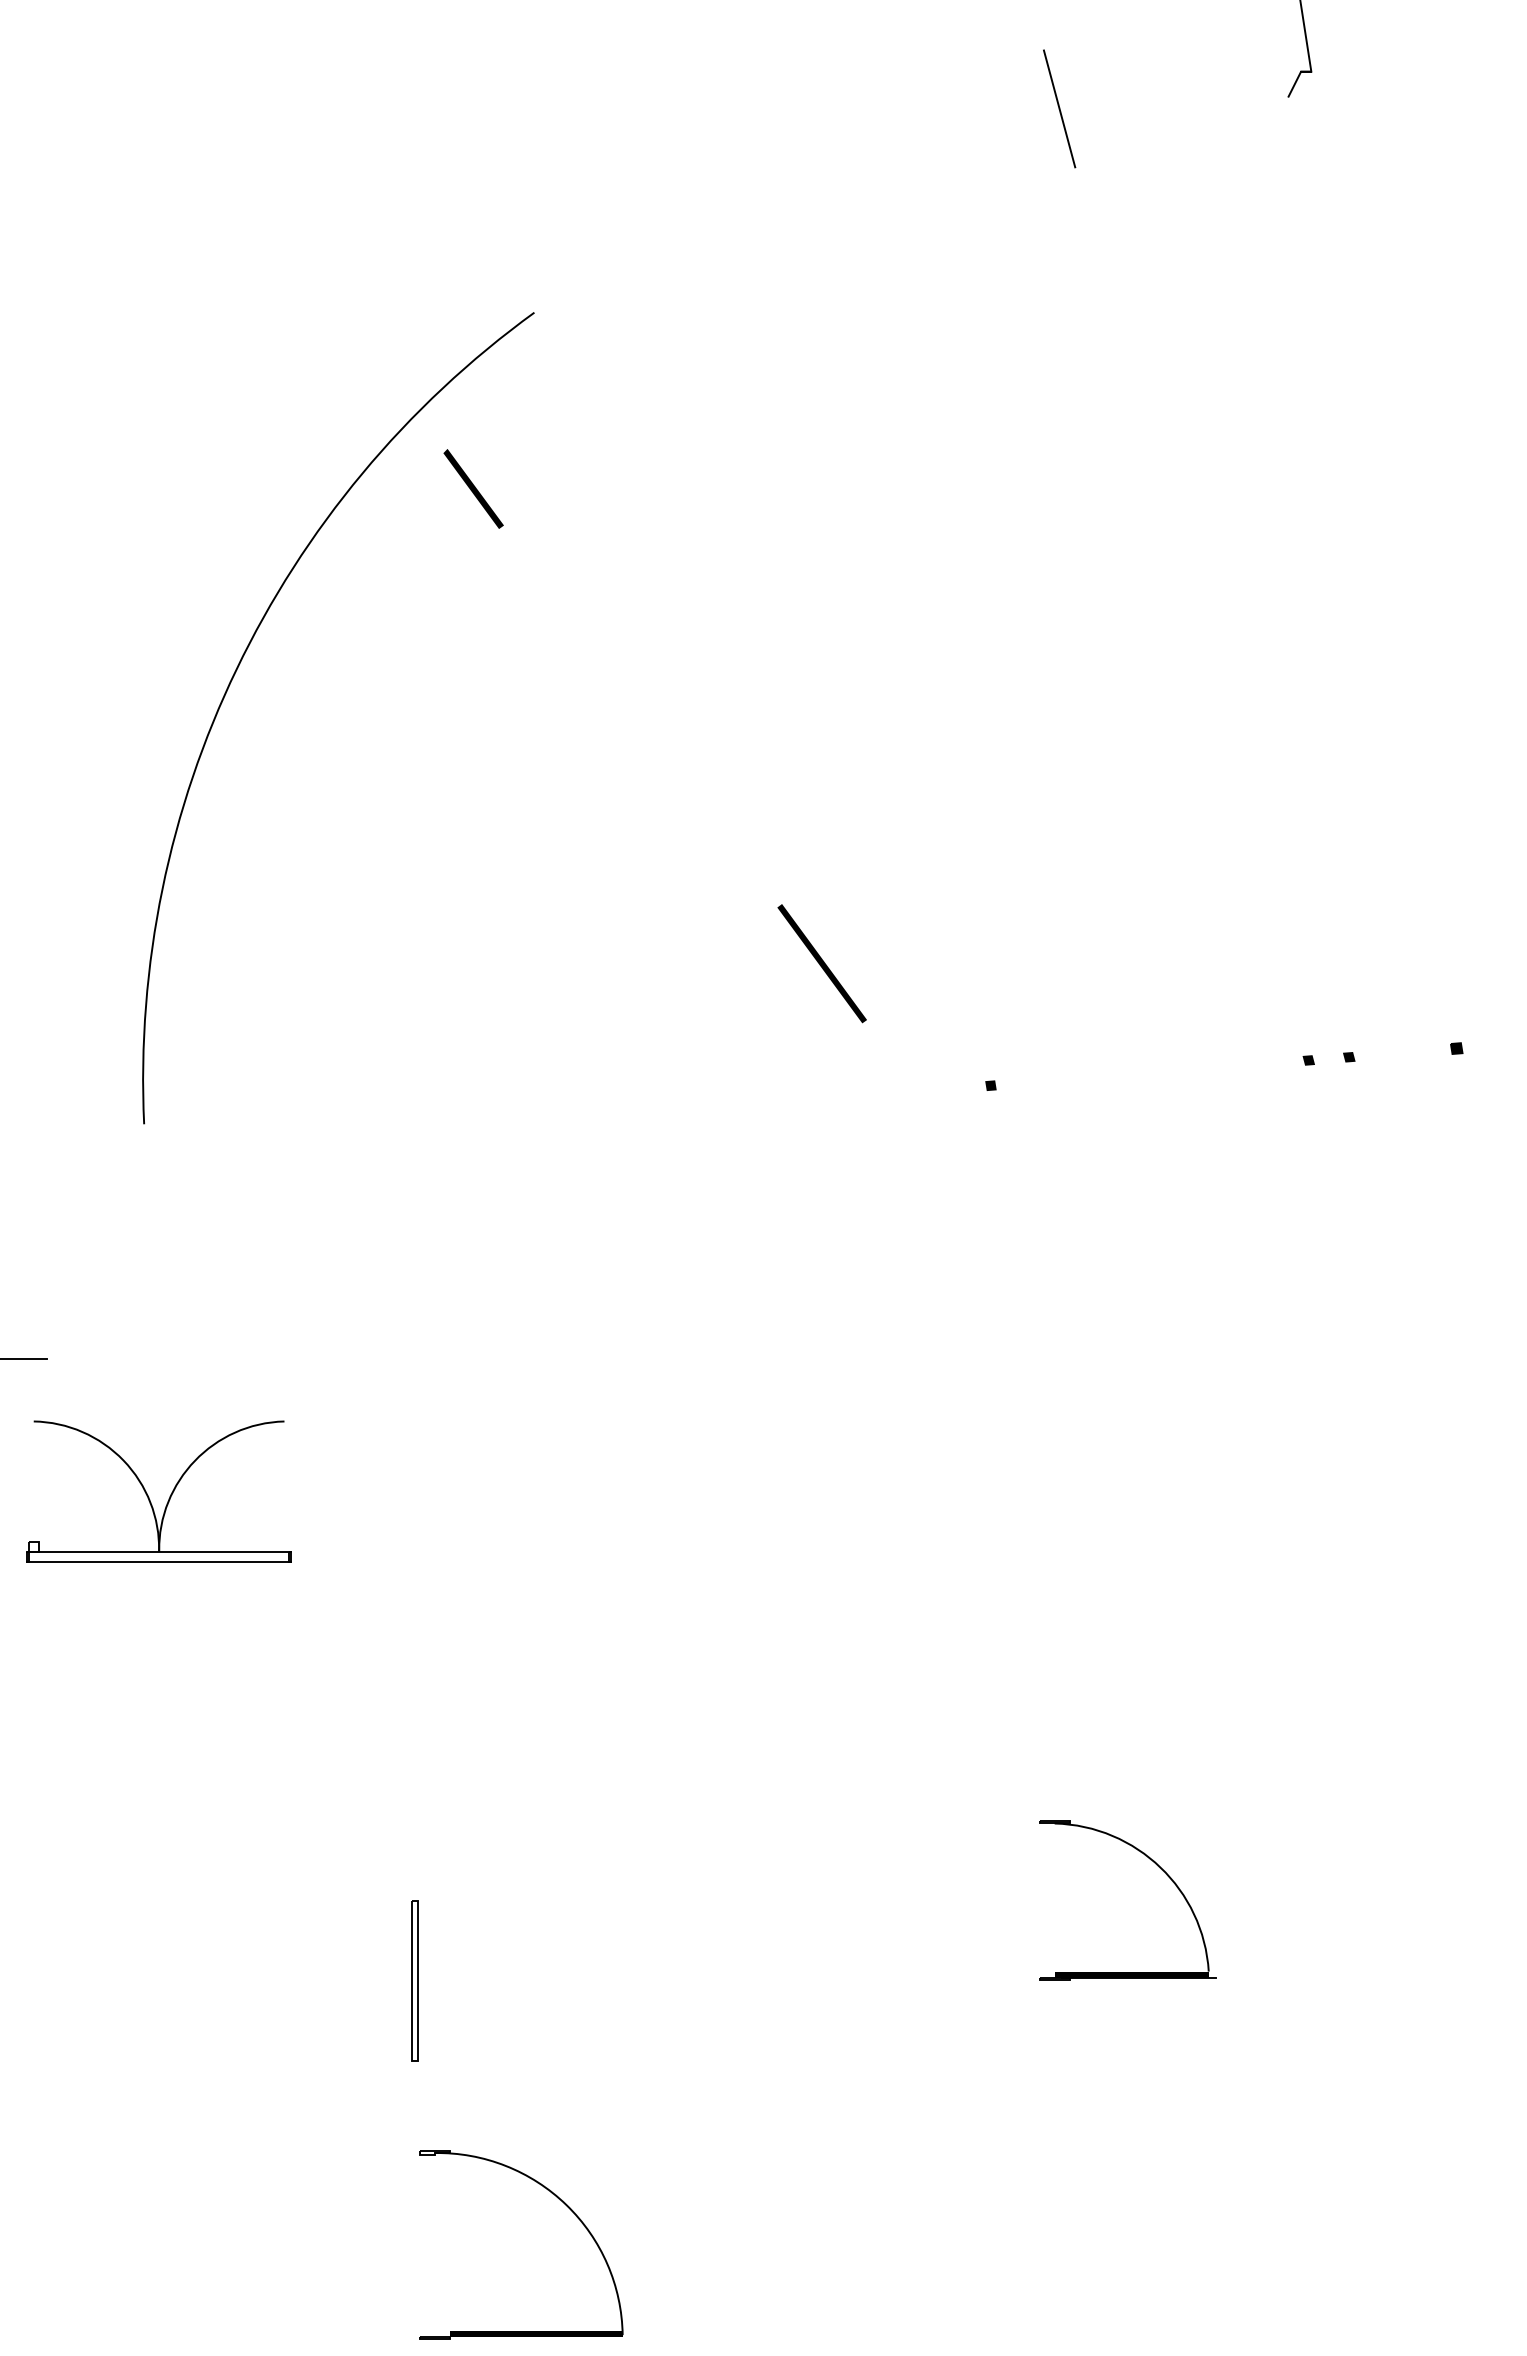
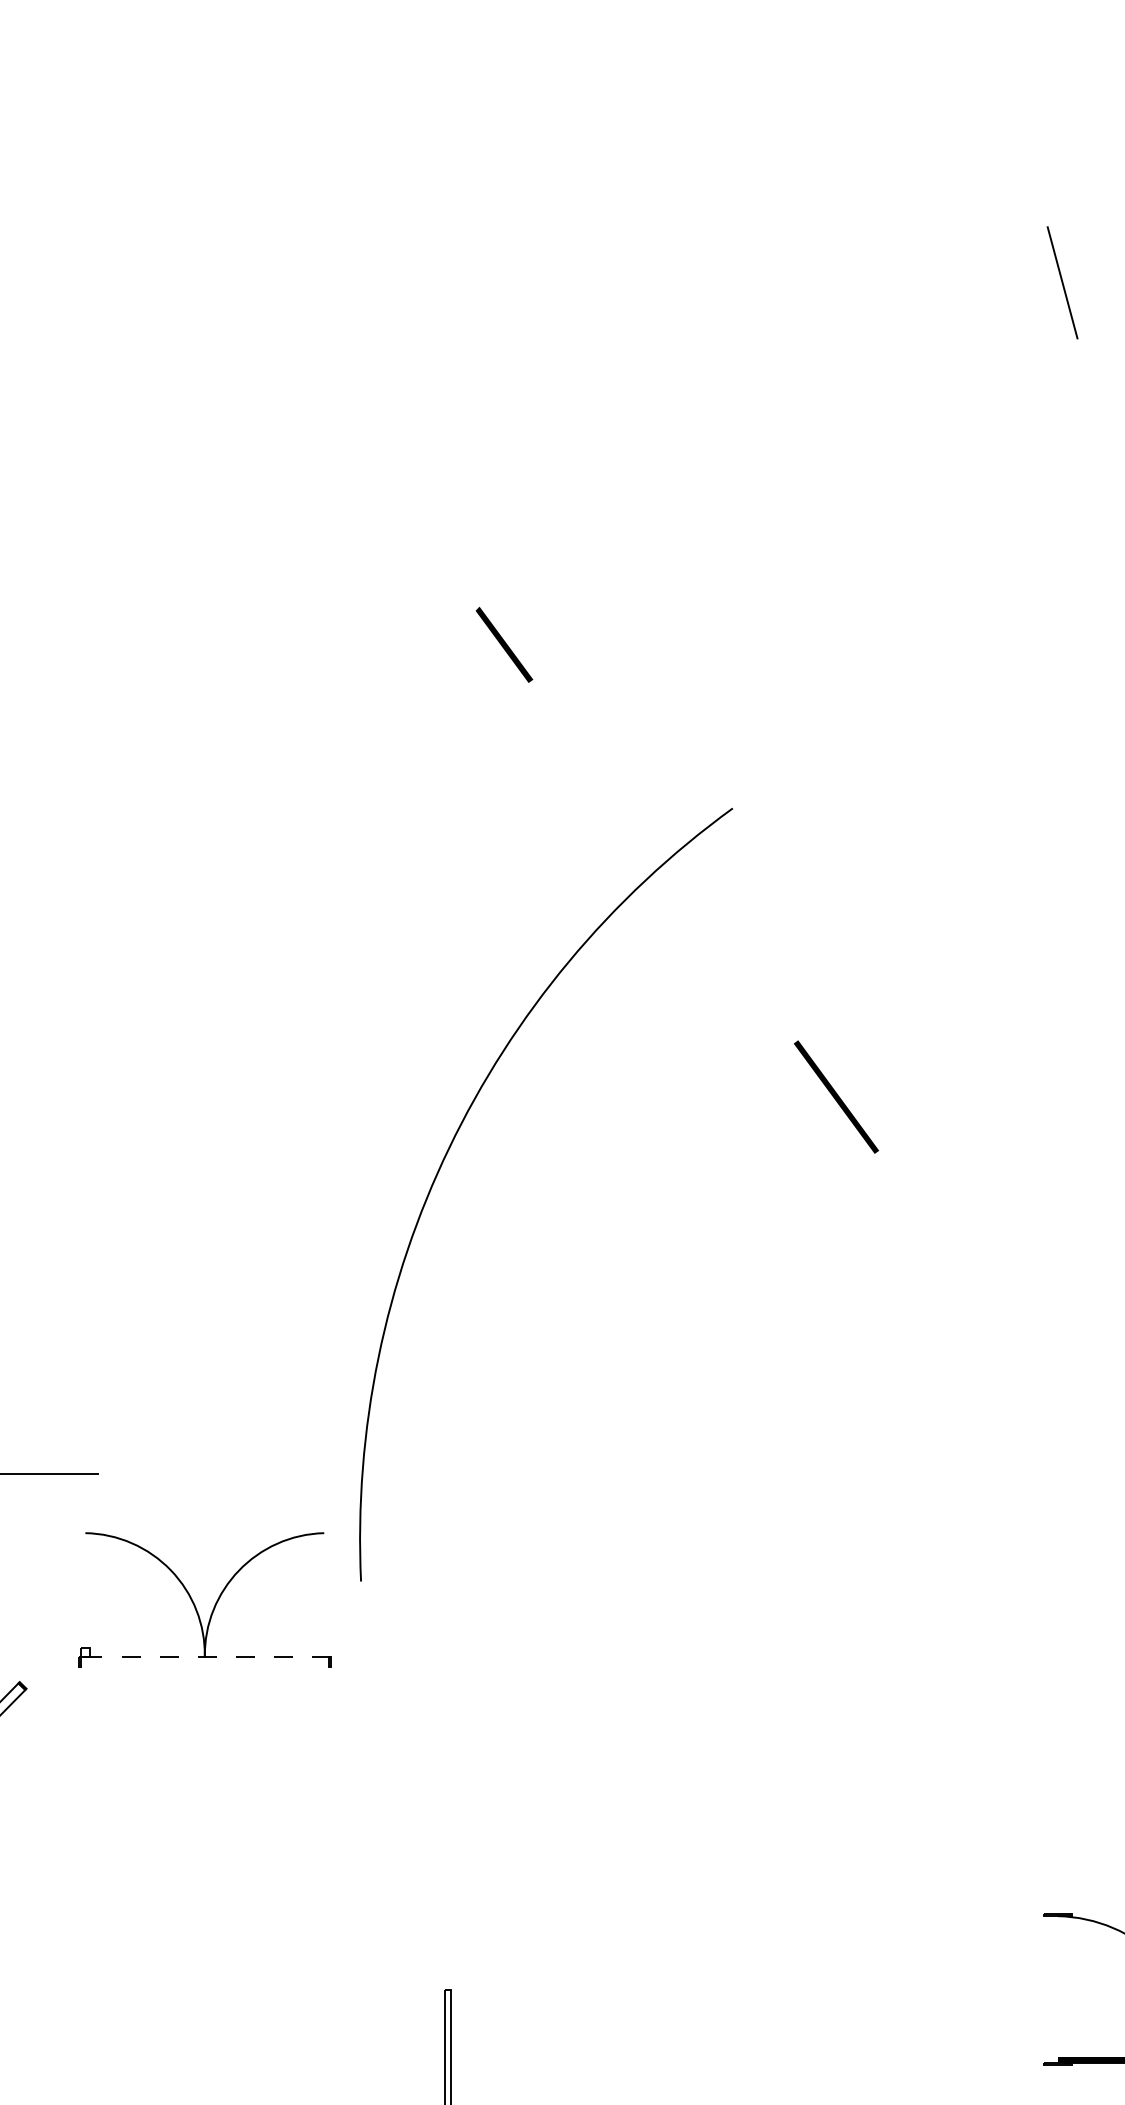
curve: (238, 668) -> (450, 1147), moved
fill: (990, 1085) -> (996, 1213), removed
line: (158, 1551) -> (204, 1657), solid -> dashed
line: (158, 1561) -> (204, 1666), removed

